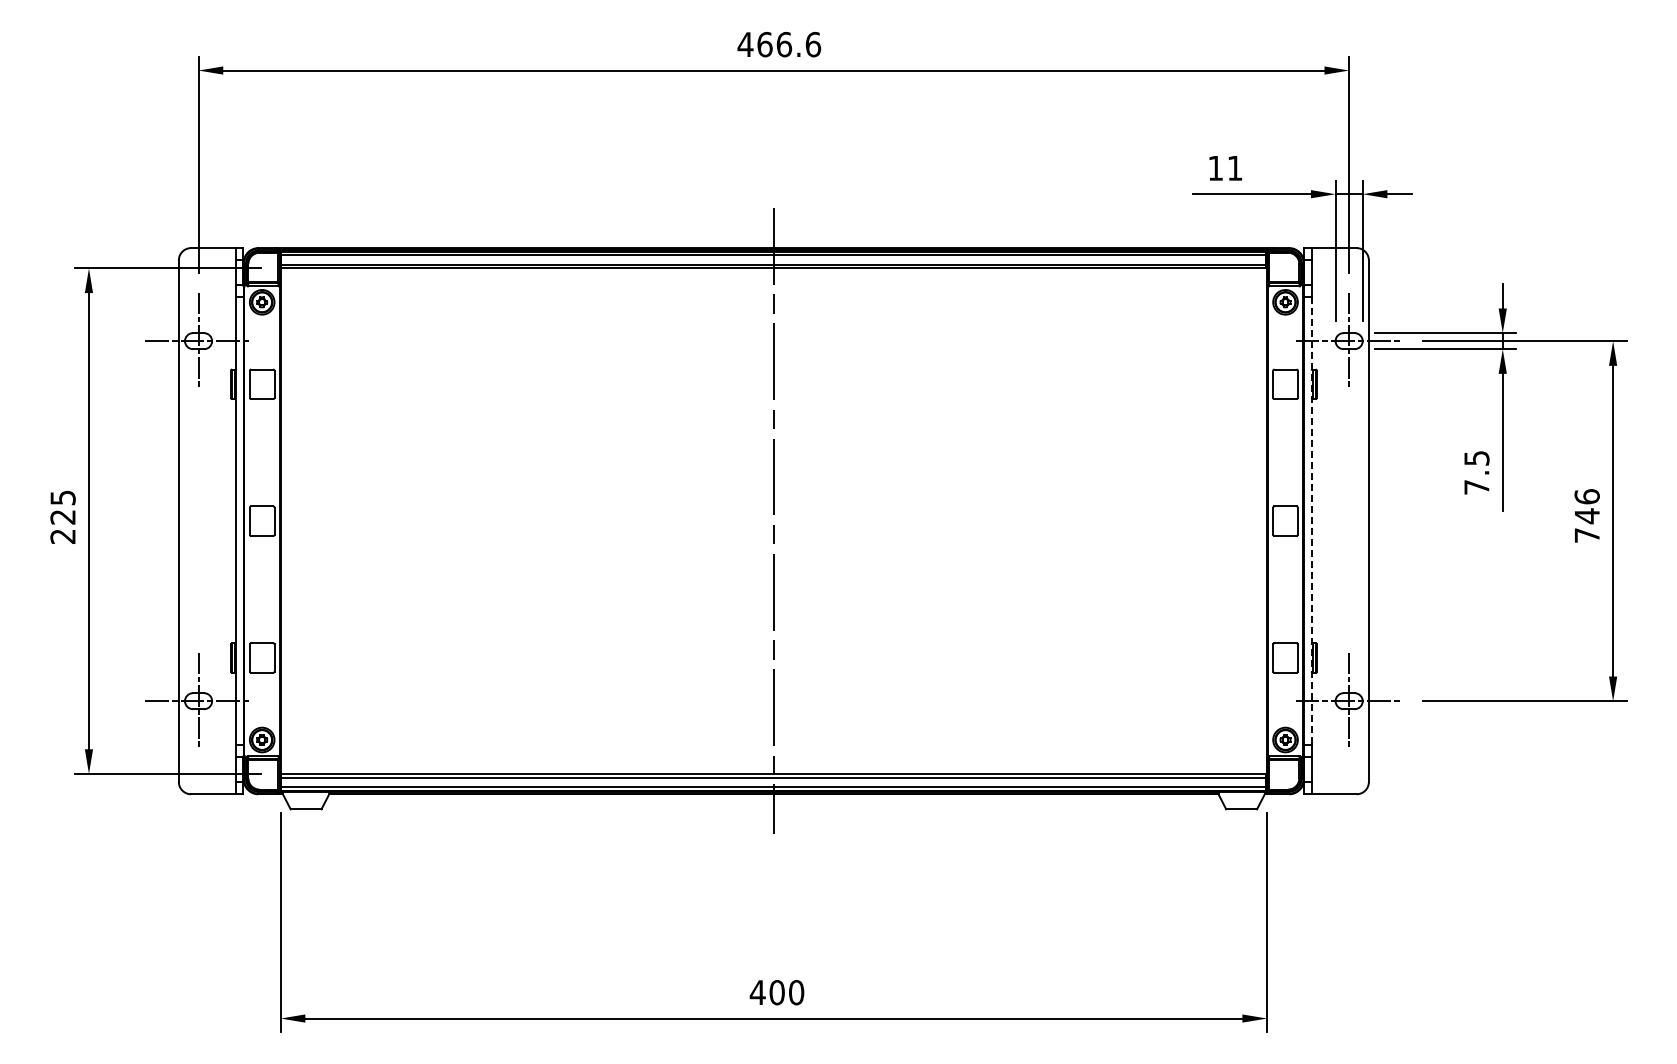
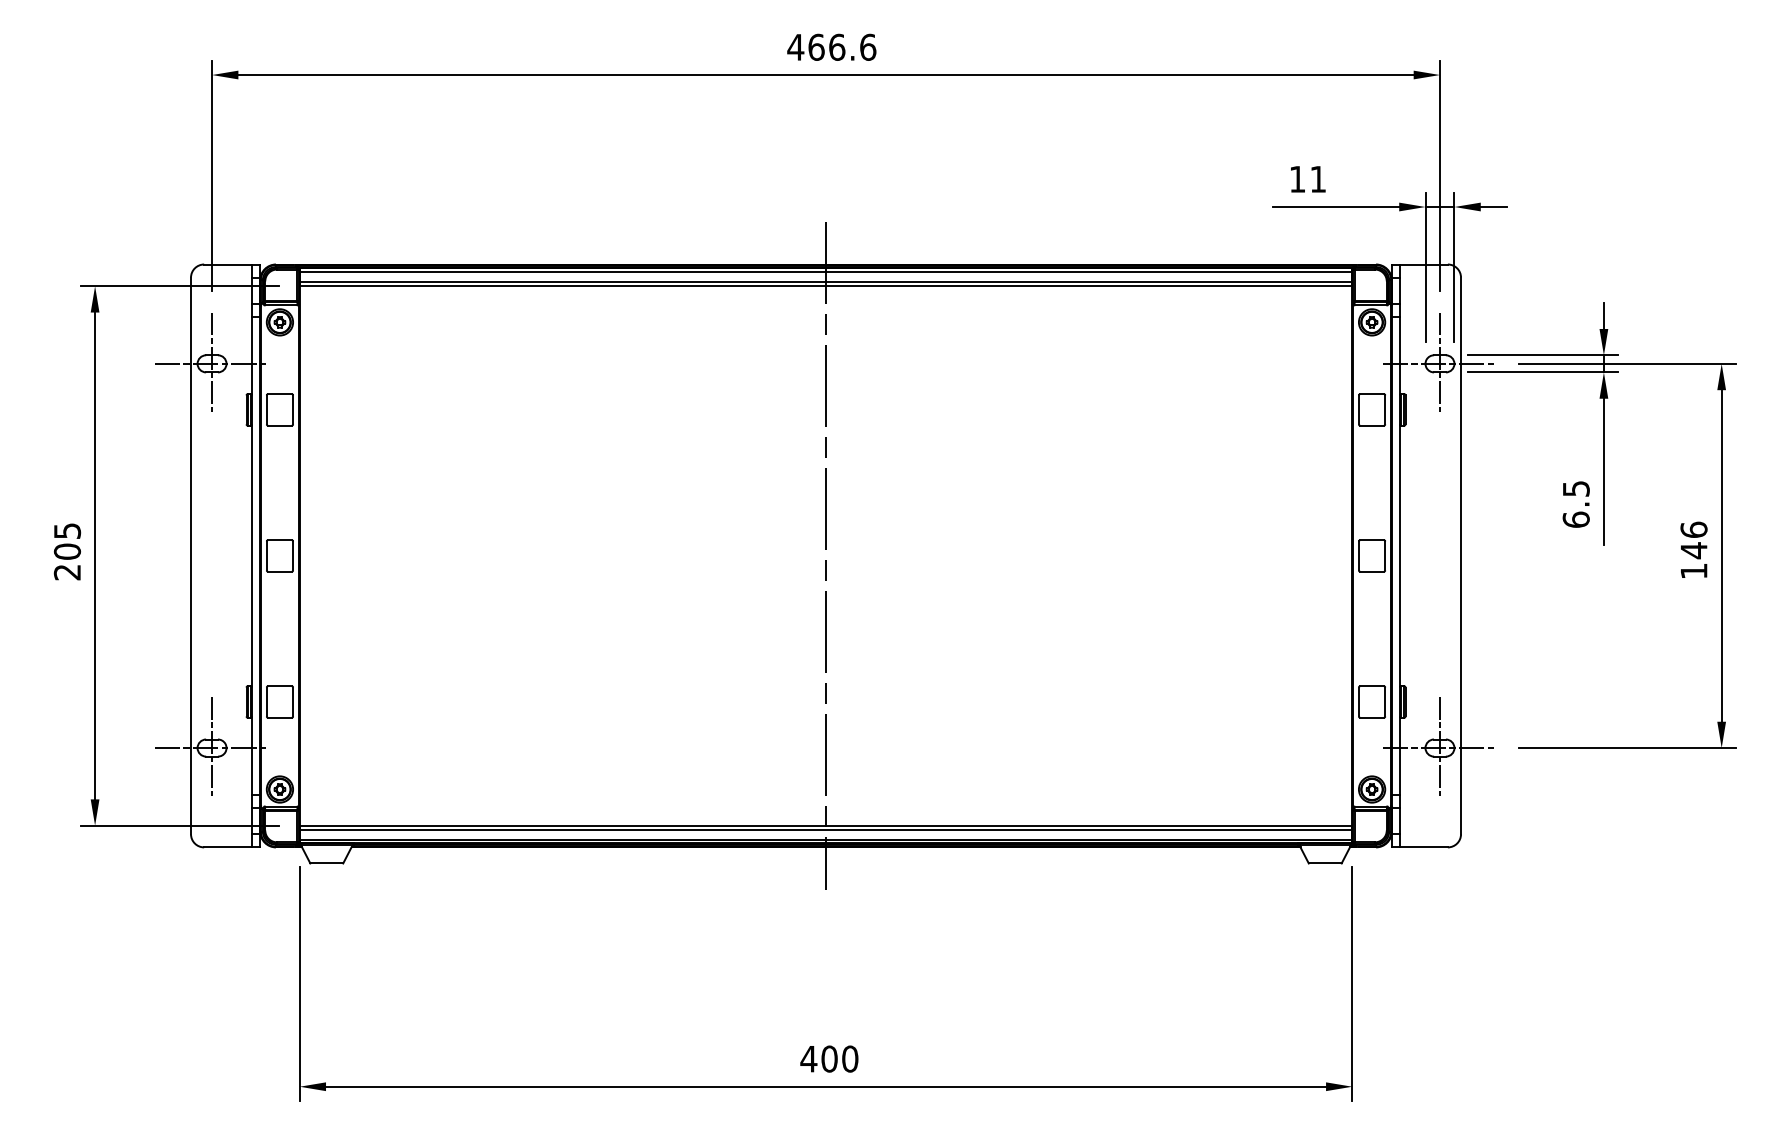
text: (1476, 486) -> (1575, 518), 7.5 -> 6.5
text: (62, 516) -> (66, 550), 225 -> 205
line: (1311, 521) -> (1399, 556), dashed -> solid
text: (1587, 535) -> (1694, 571), 746 -> 146

